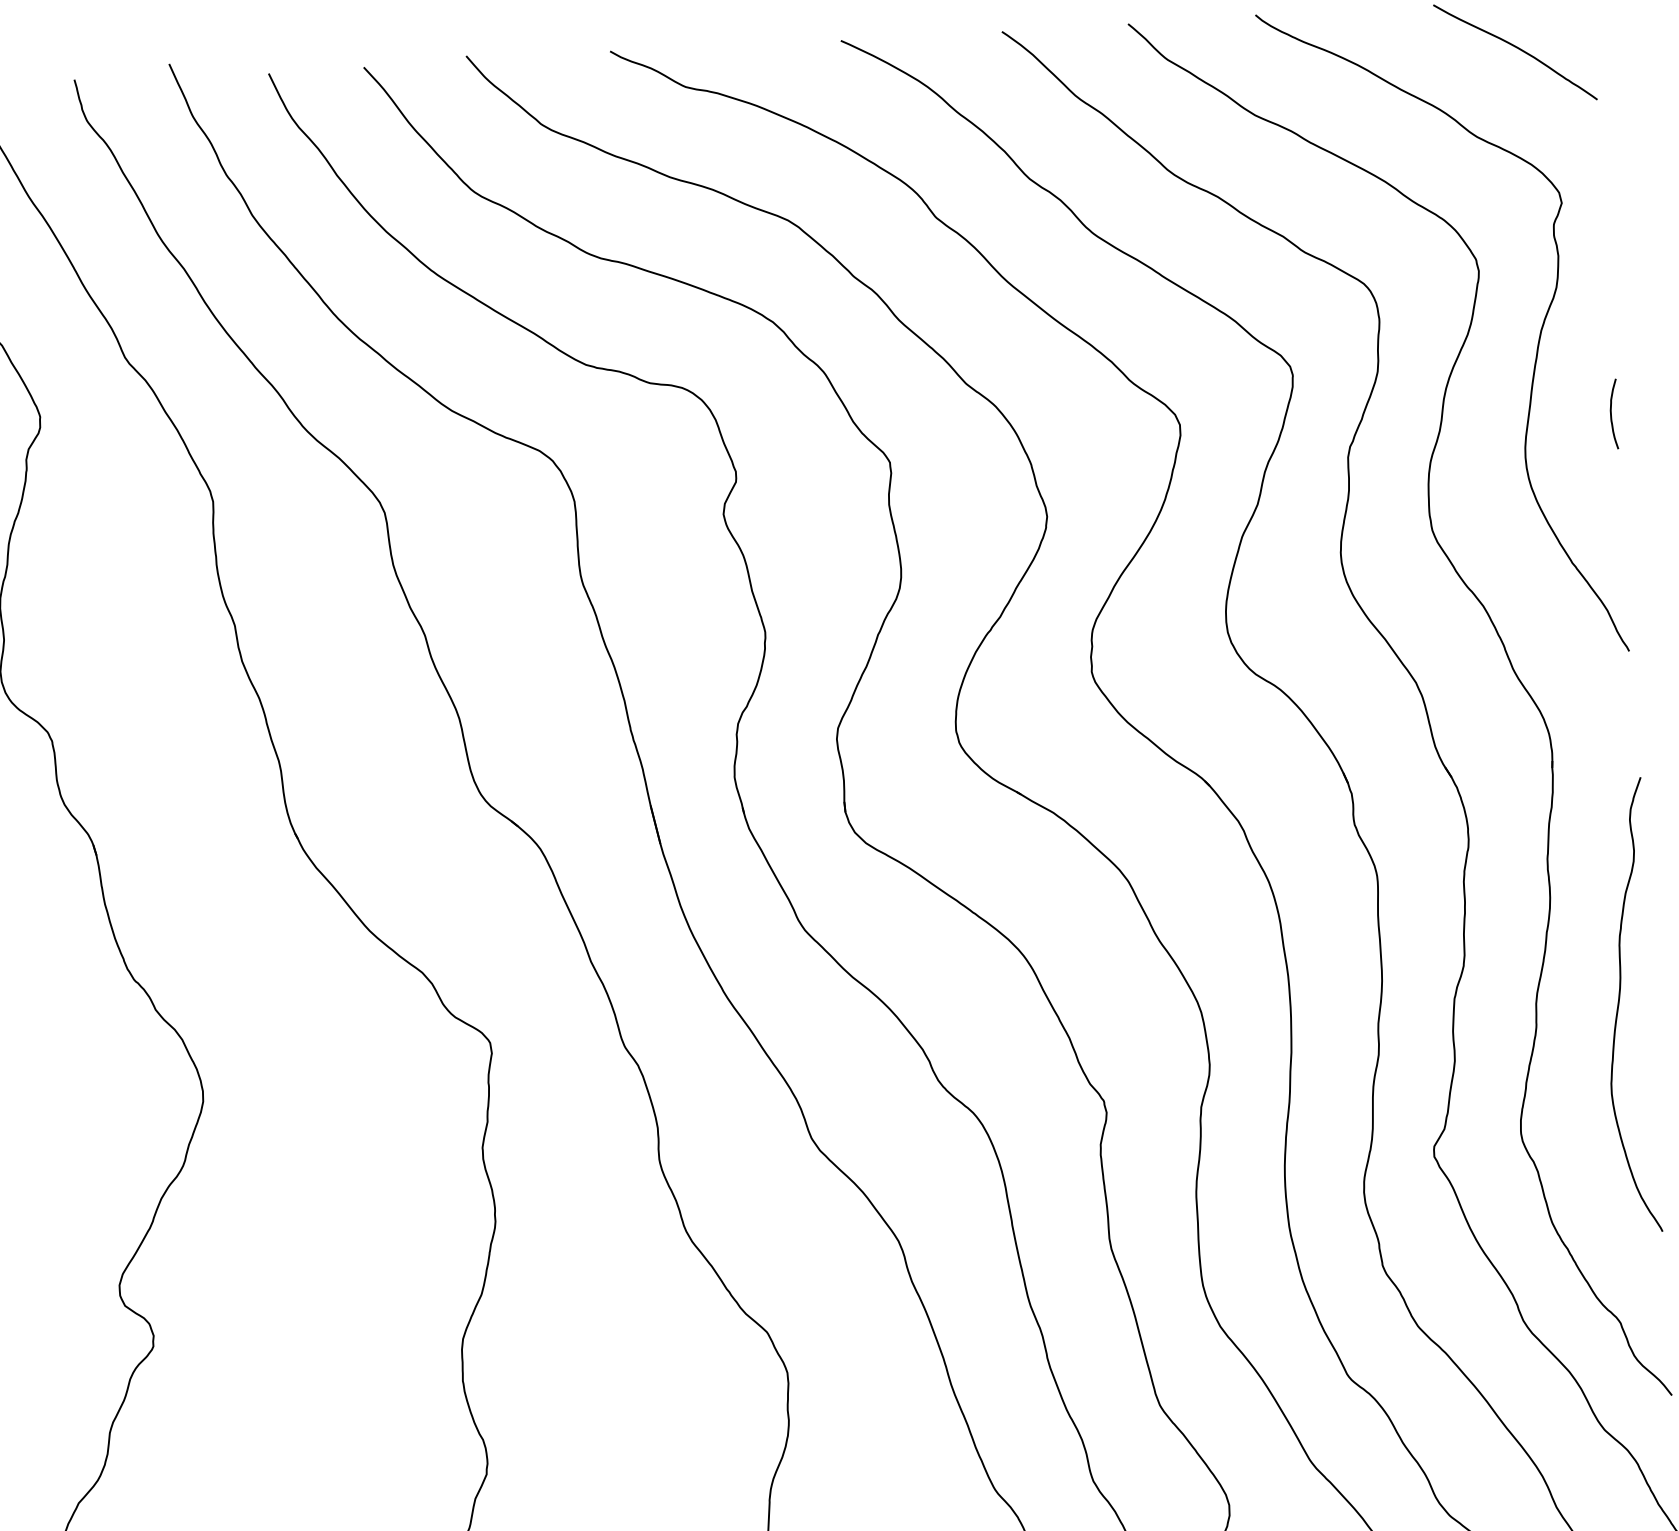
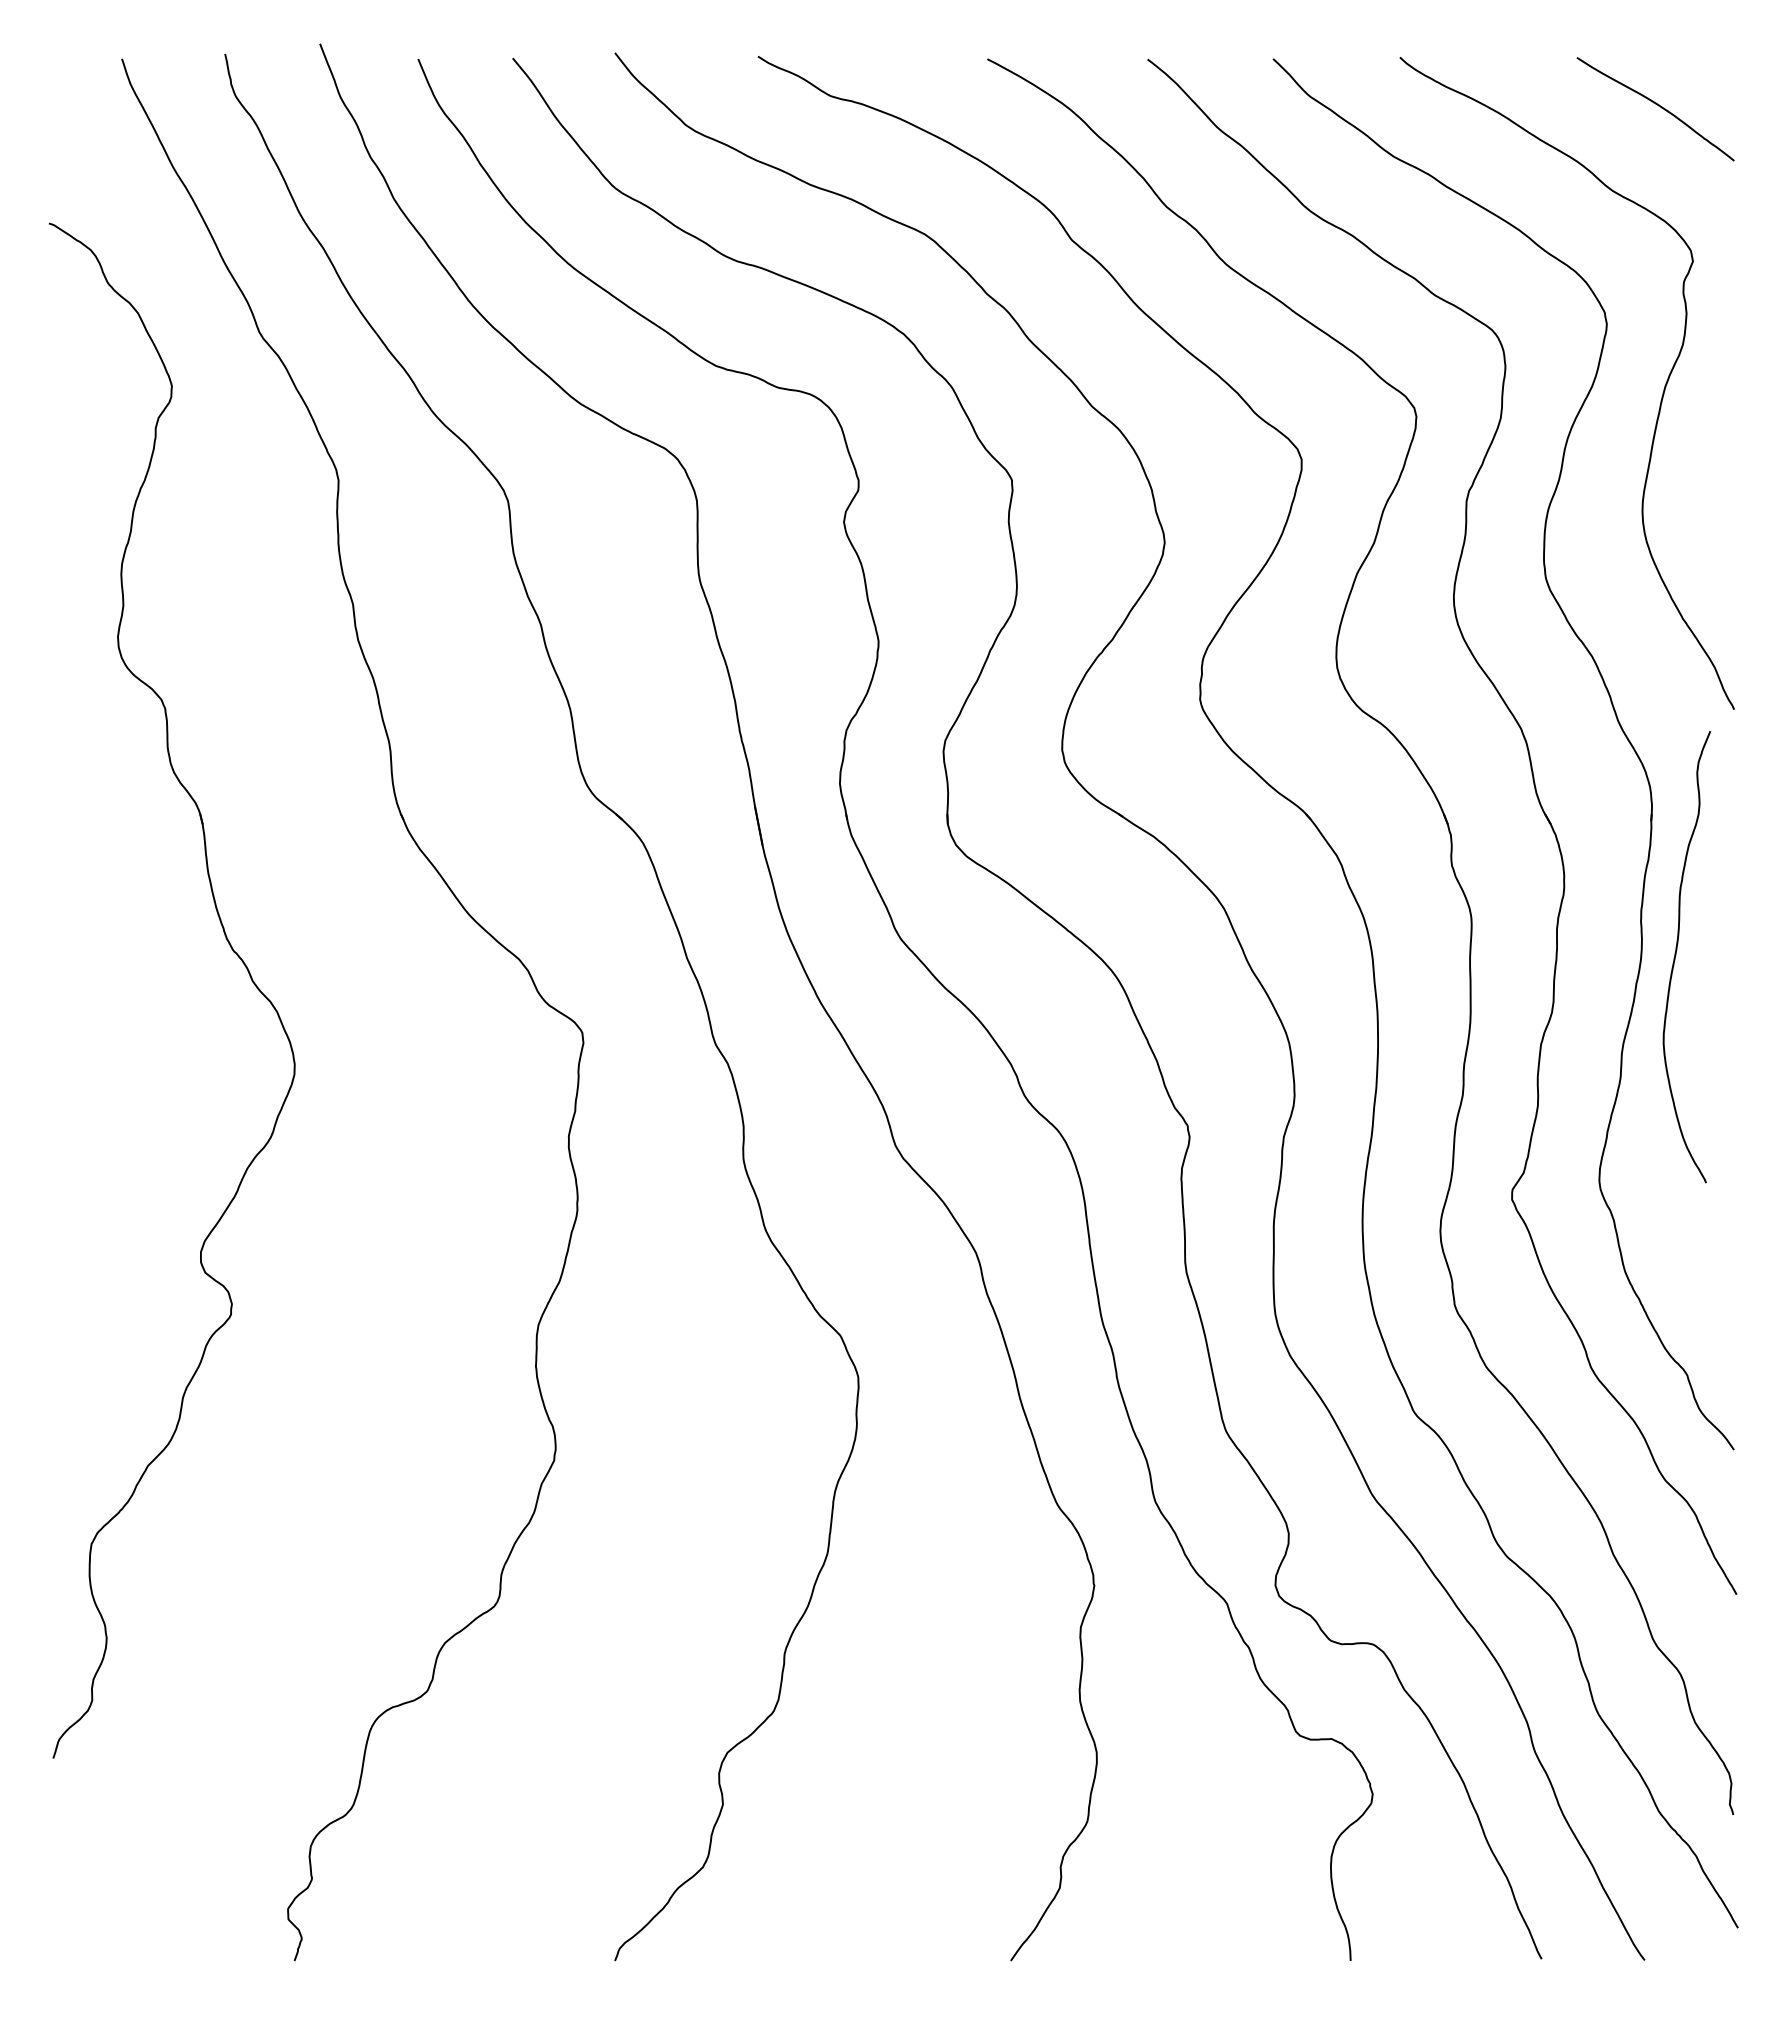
curve: (1611, 414) -> (1730, 473), removed
curve: (1619, 1004) -> (1676, 955), moved

